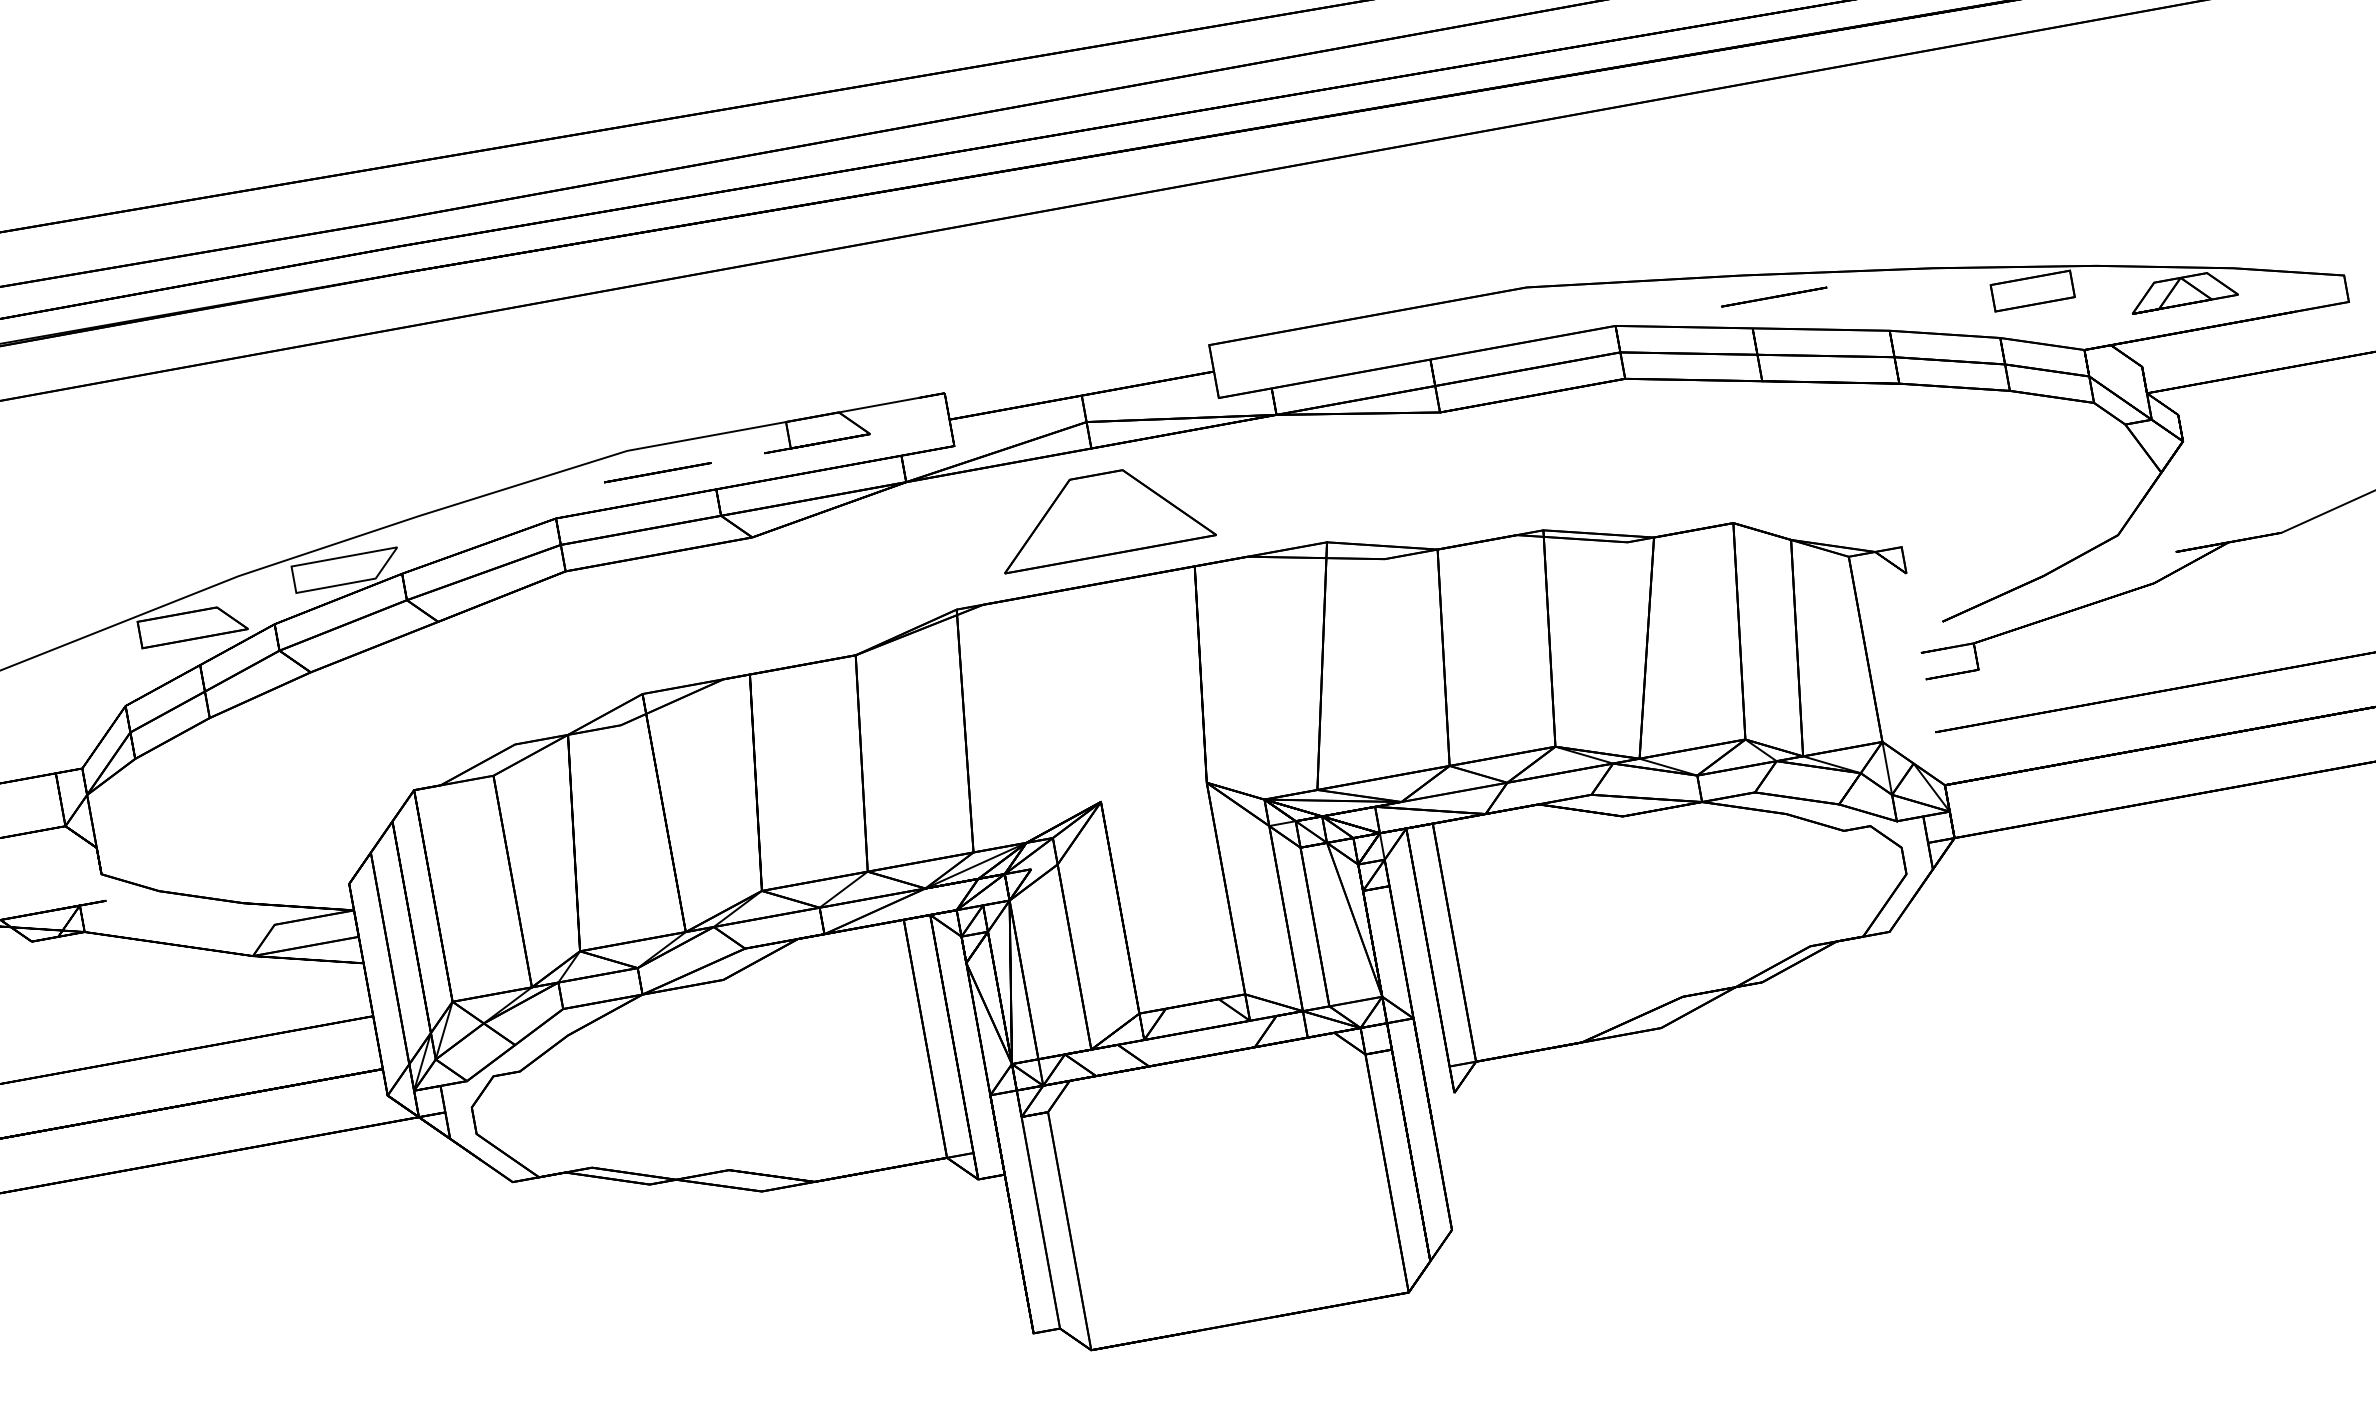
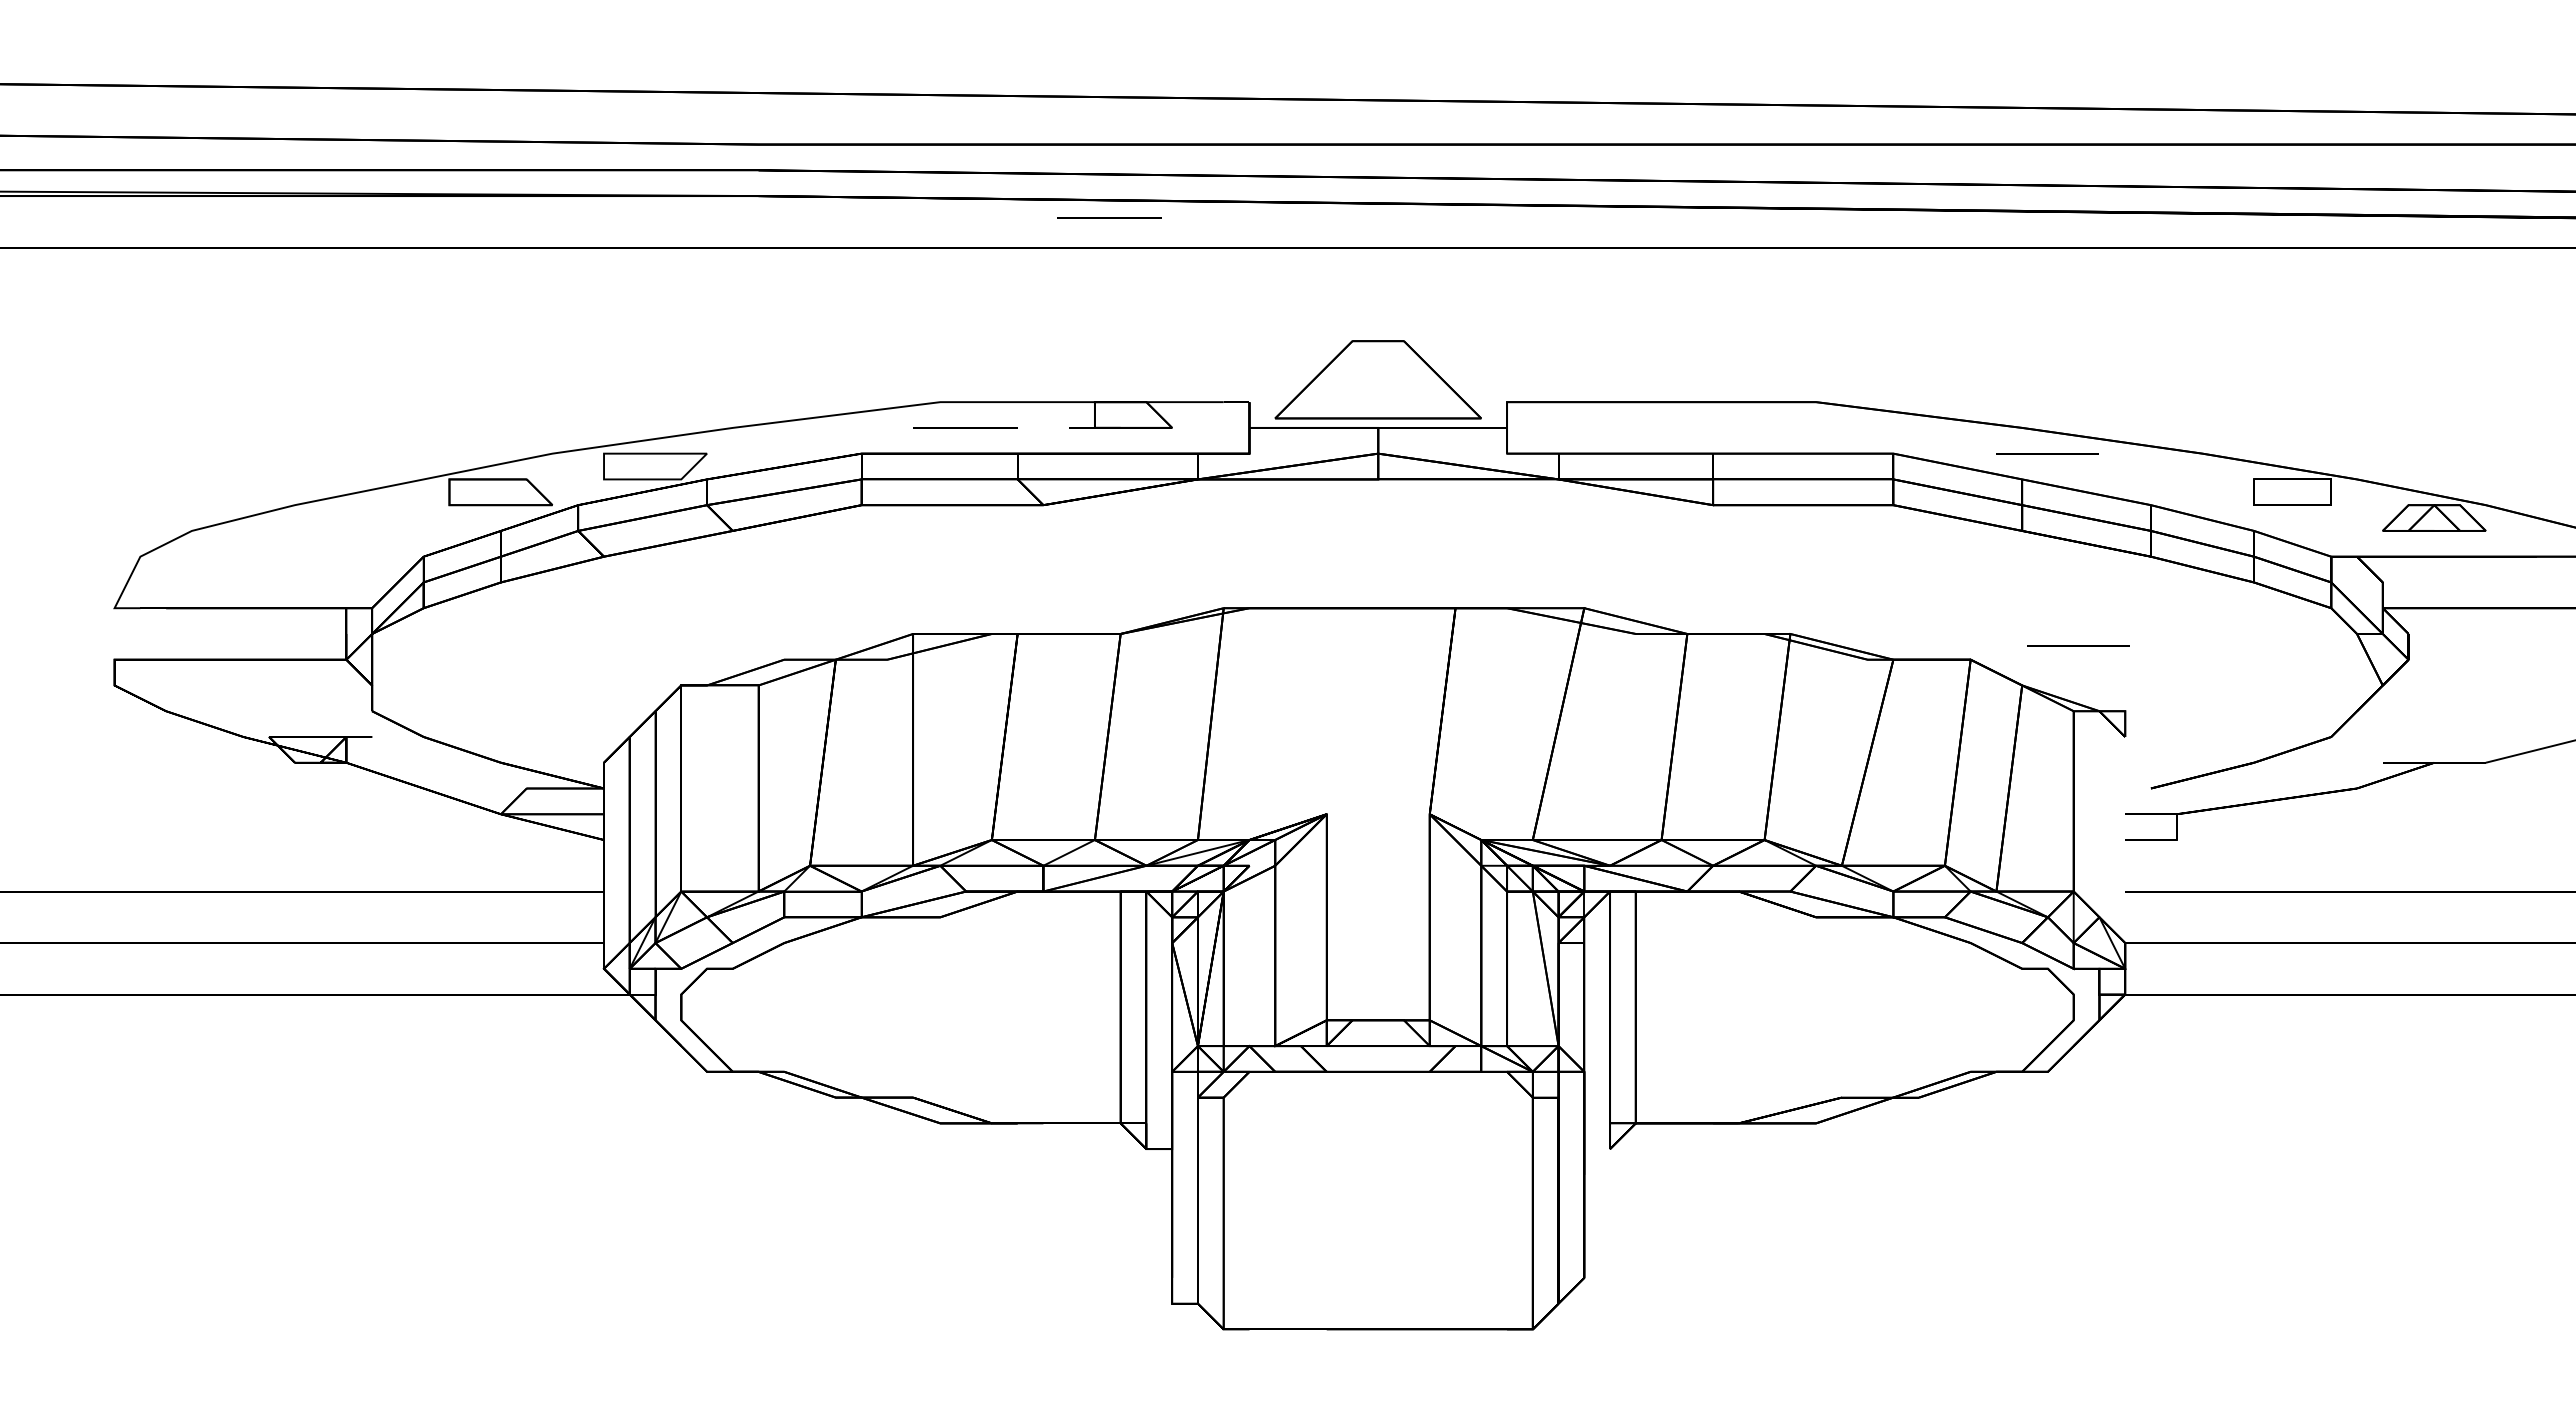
line: (766, 229) -> (1109, 217), added
line: (1841, 488) -> (2078, 645), added
part: (1102, 514) -> (1377, 379), moved

